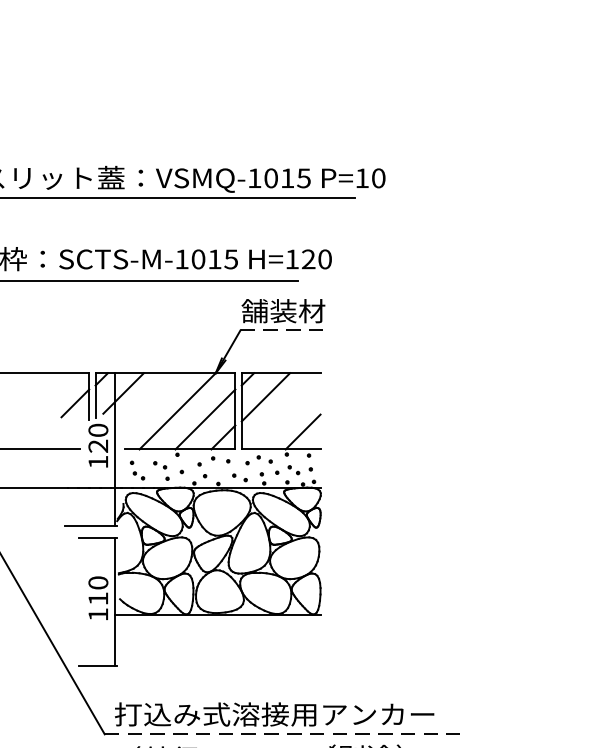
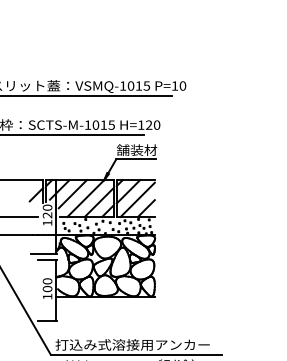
line: (282, 330) -> (136, 159), dashed -> solid
line: (149, 402) -> (72, 194), added
line: (284, 413) -> (137, 199), added
text: (98, 597) -> (47, 288), 110 -> 100
line: (282, 734) -> (136, 354), dashed -> solid

